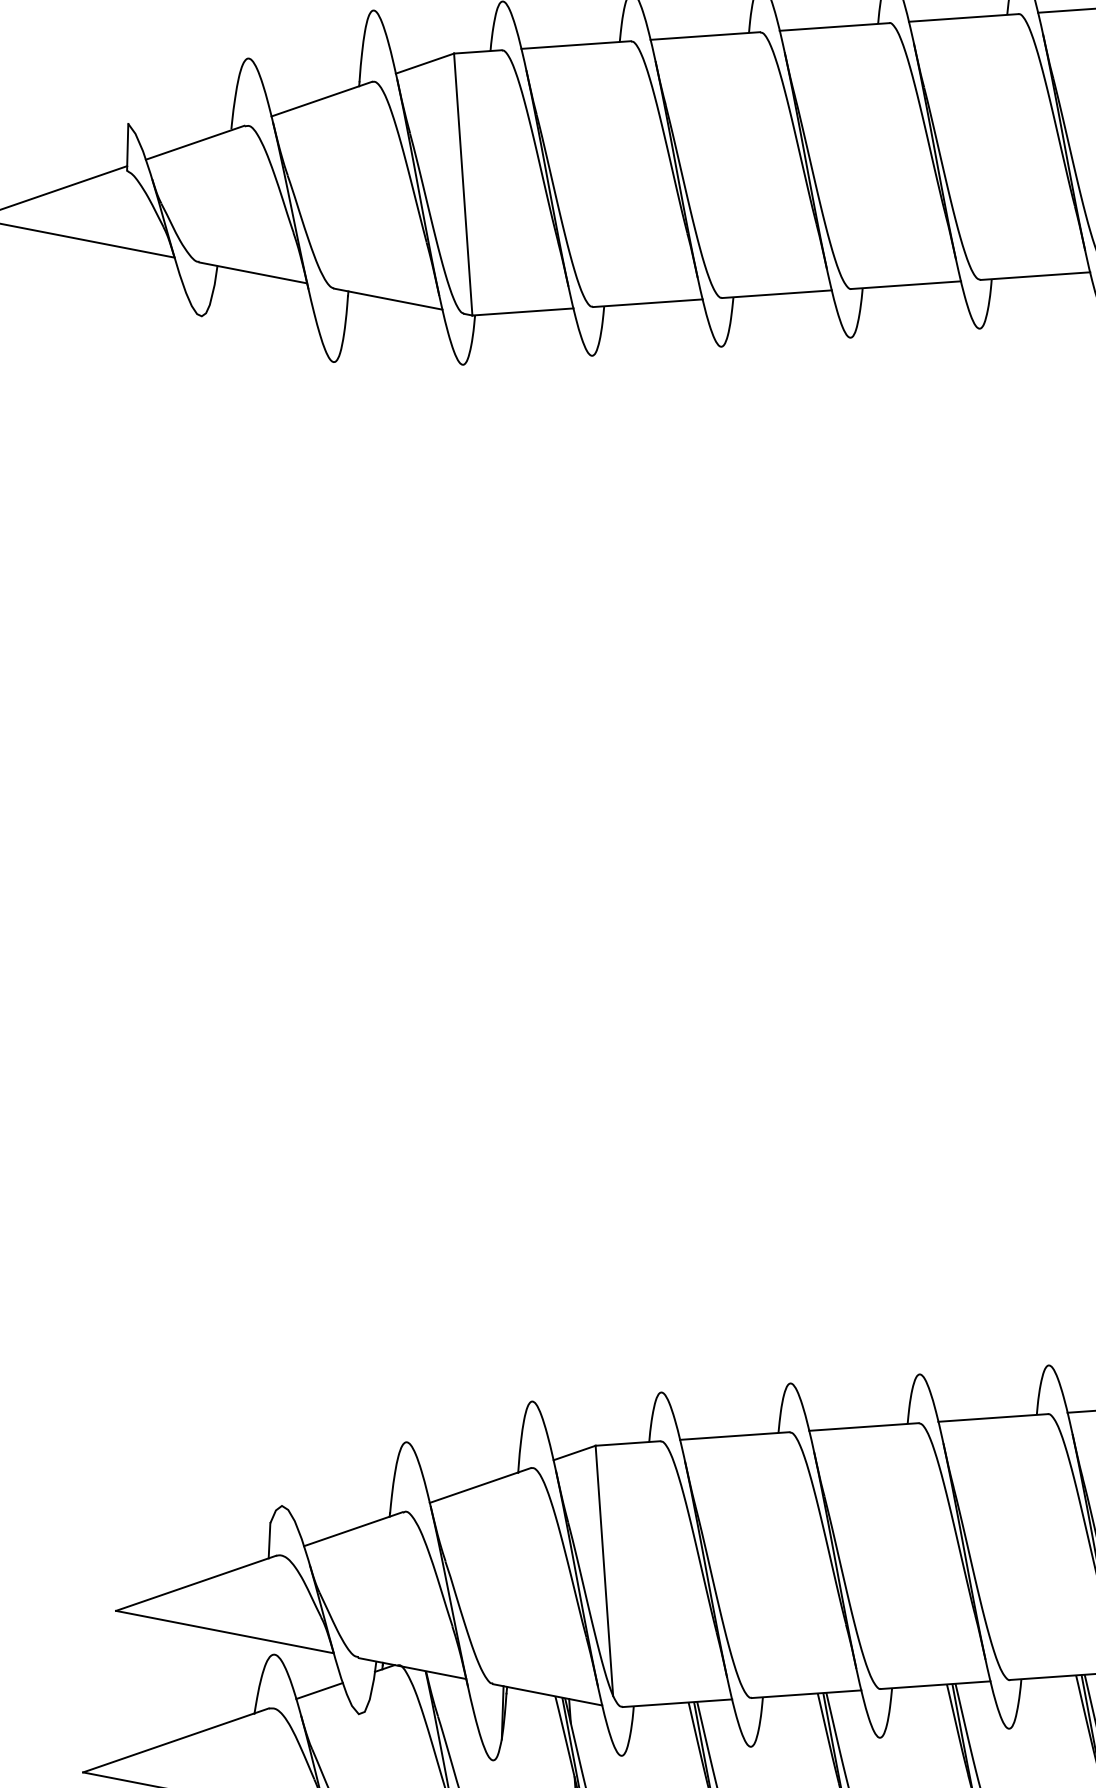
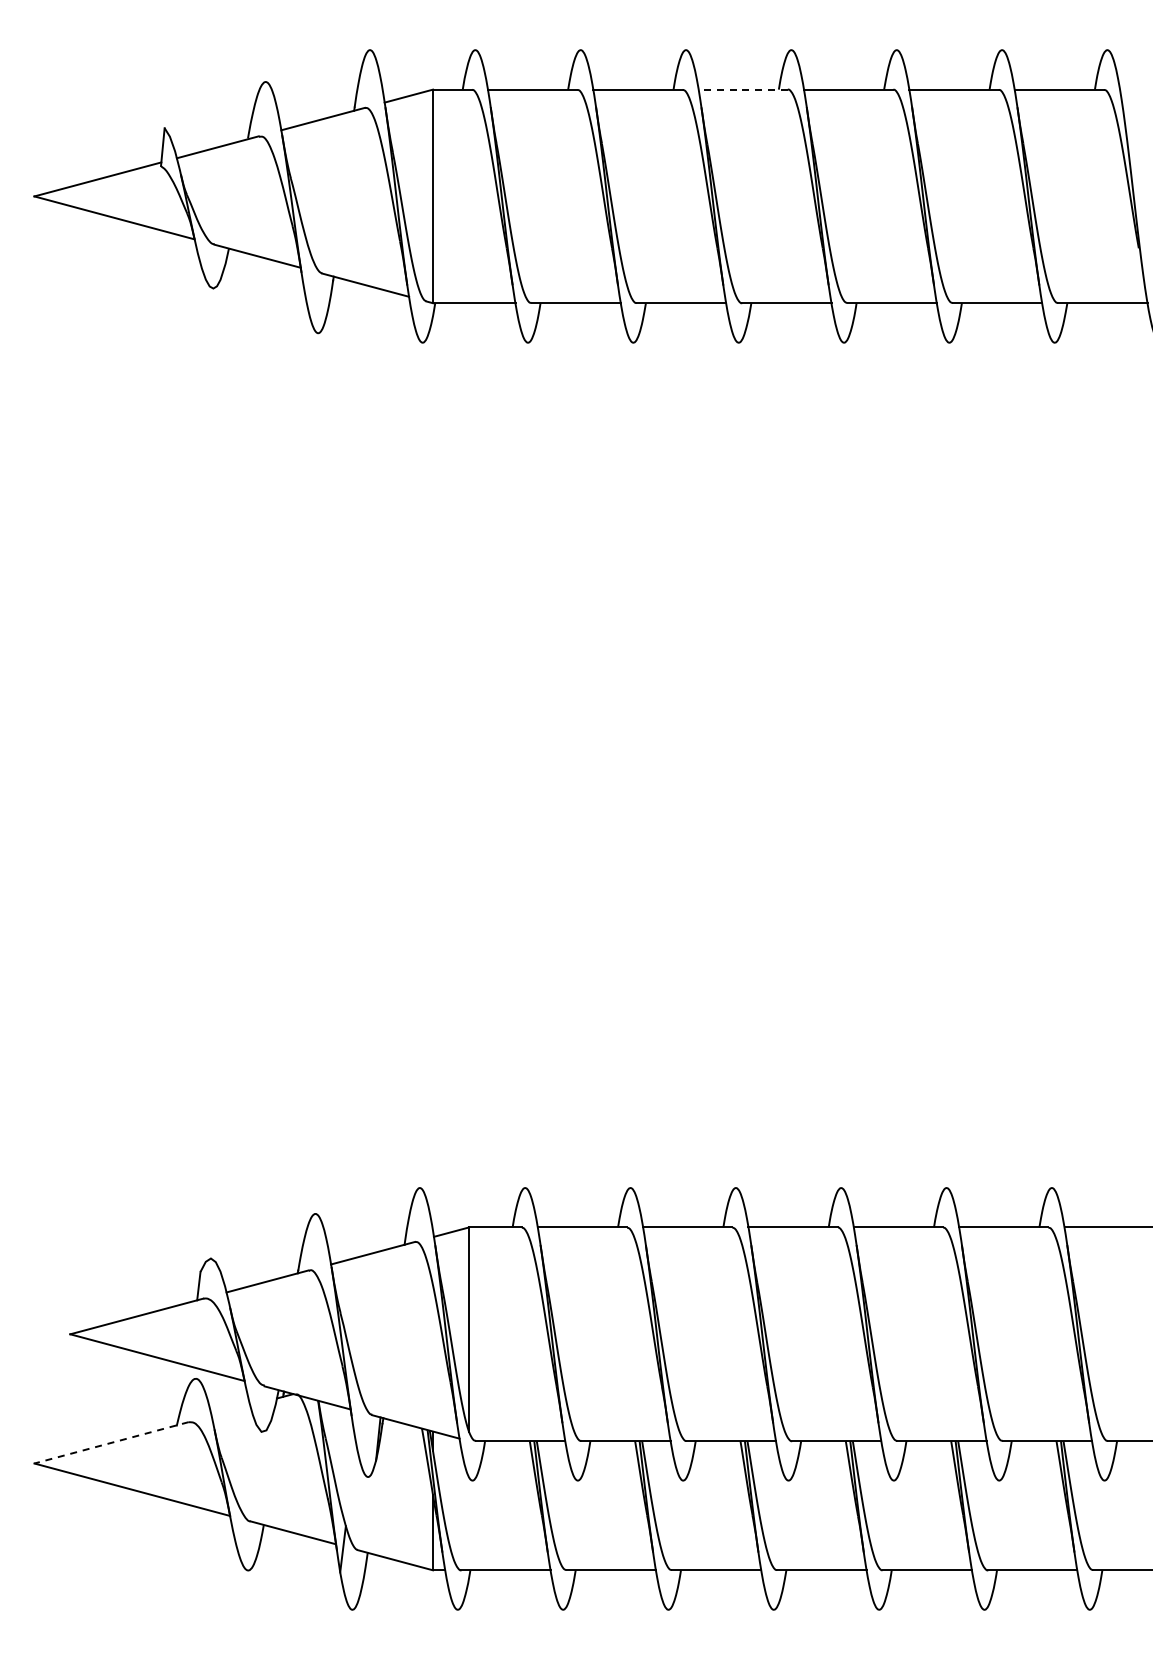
line: (834, 26) -> (743, 89), solid -> dashed
line: (318, 1690) -> (230, 1410), removed
line: (175, 1740) -> (111, 1442), solid -> dashed

